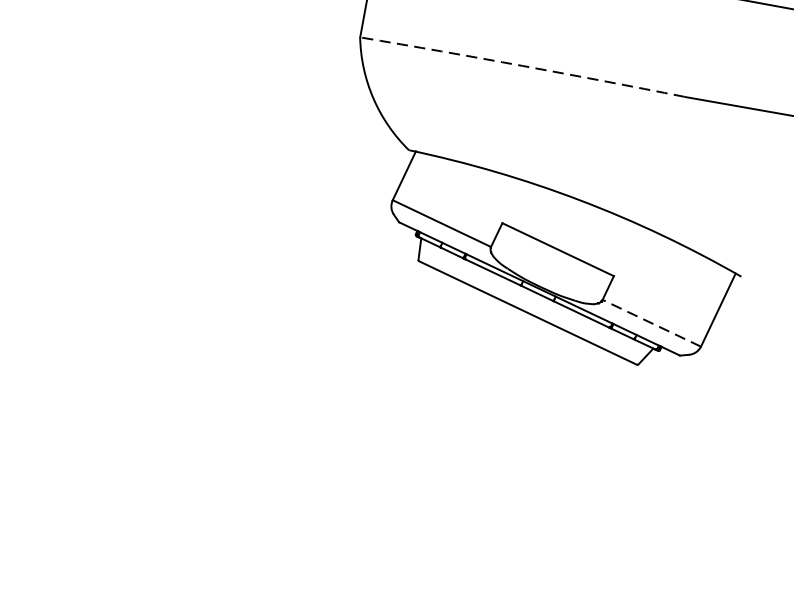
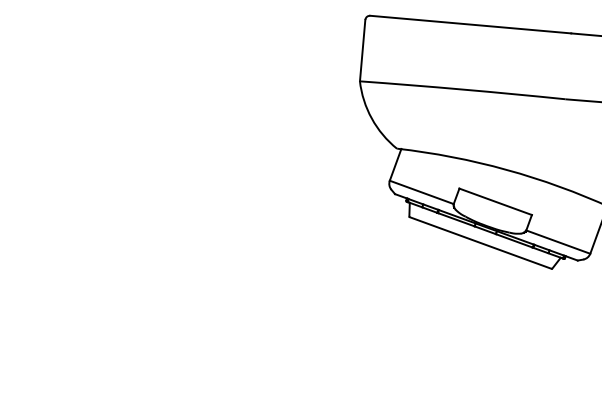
arc: (522, 65) -> (462, 89), dashed -> solid
line: (650, 322) -> (557, 241), dashed -> solid

